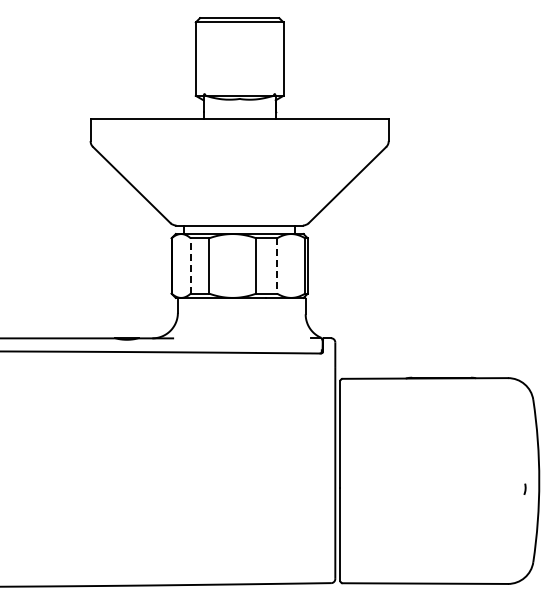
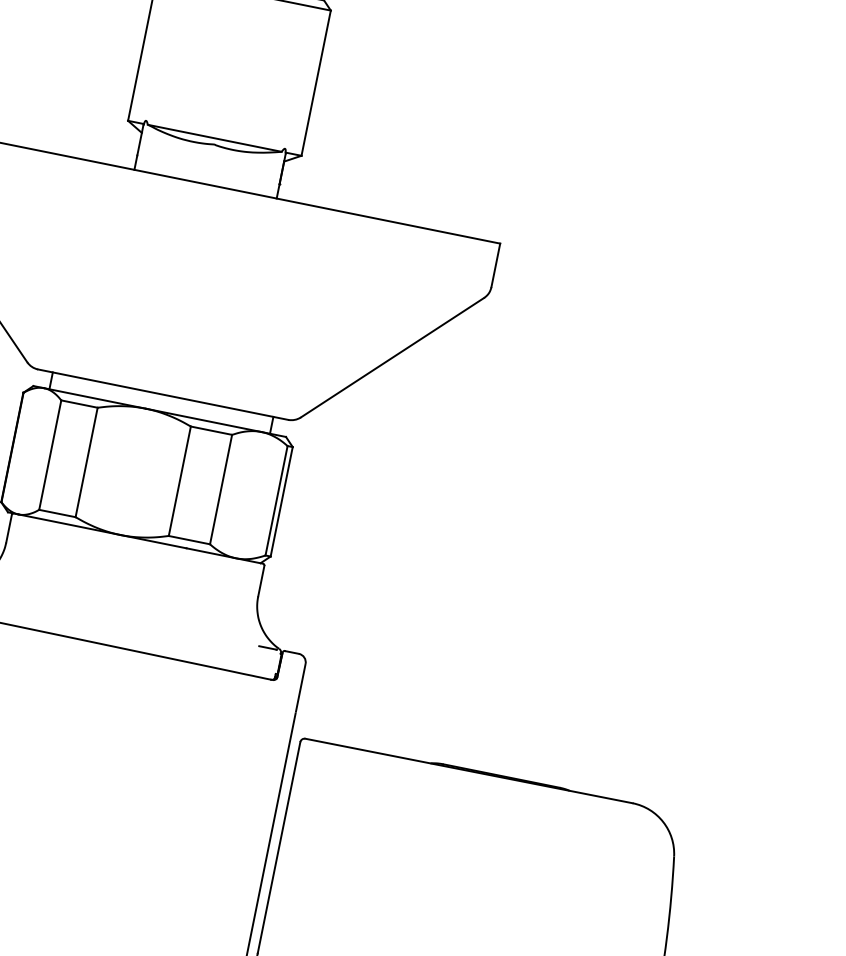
line: (190, 265) -> (49, 454), dashed -> solid
line: (277, 265) -> (221, 488), dashed -> solid

